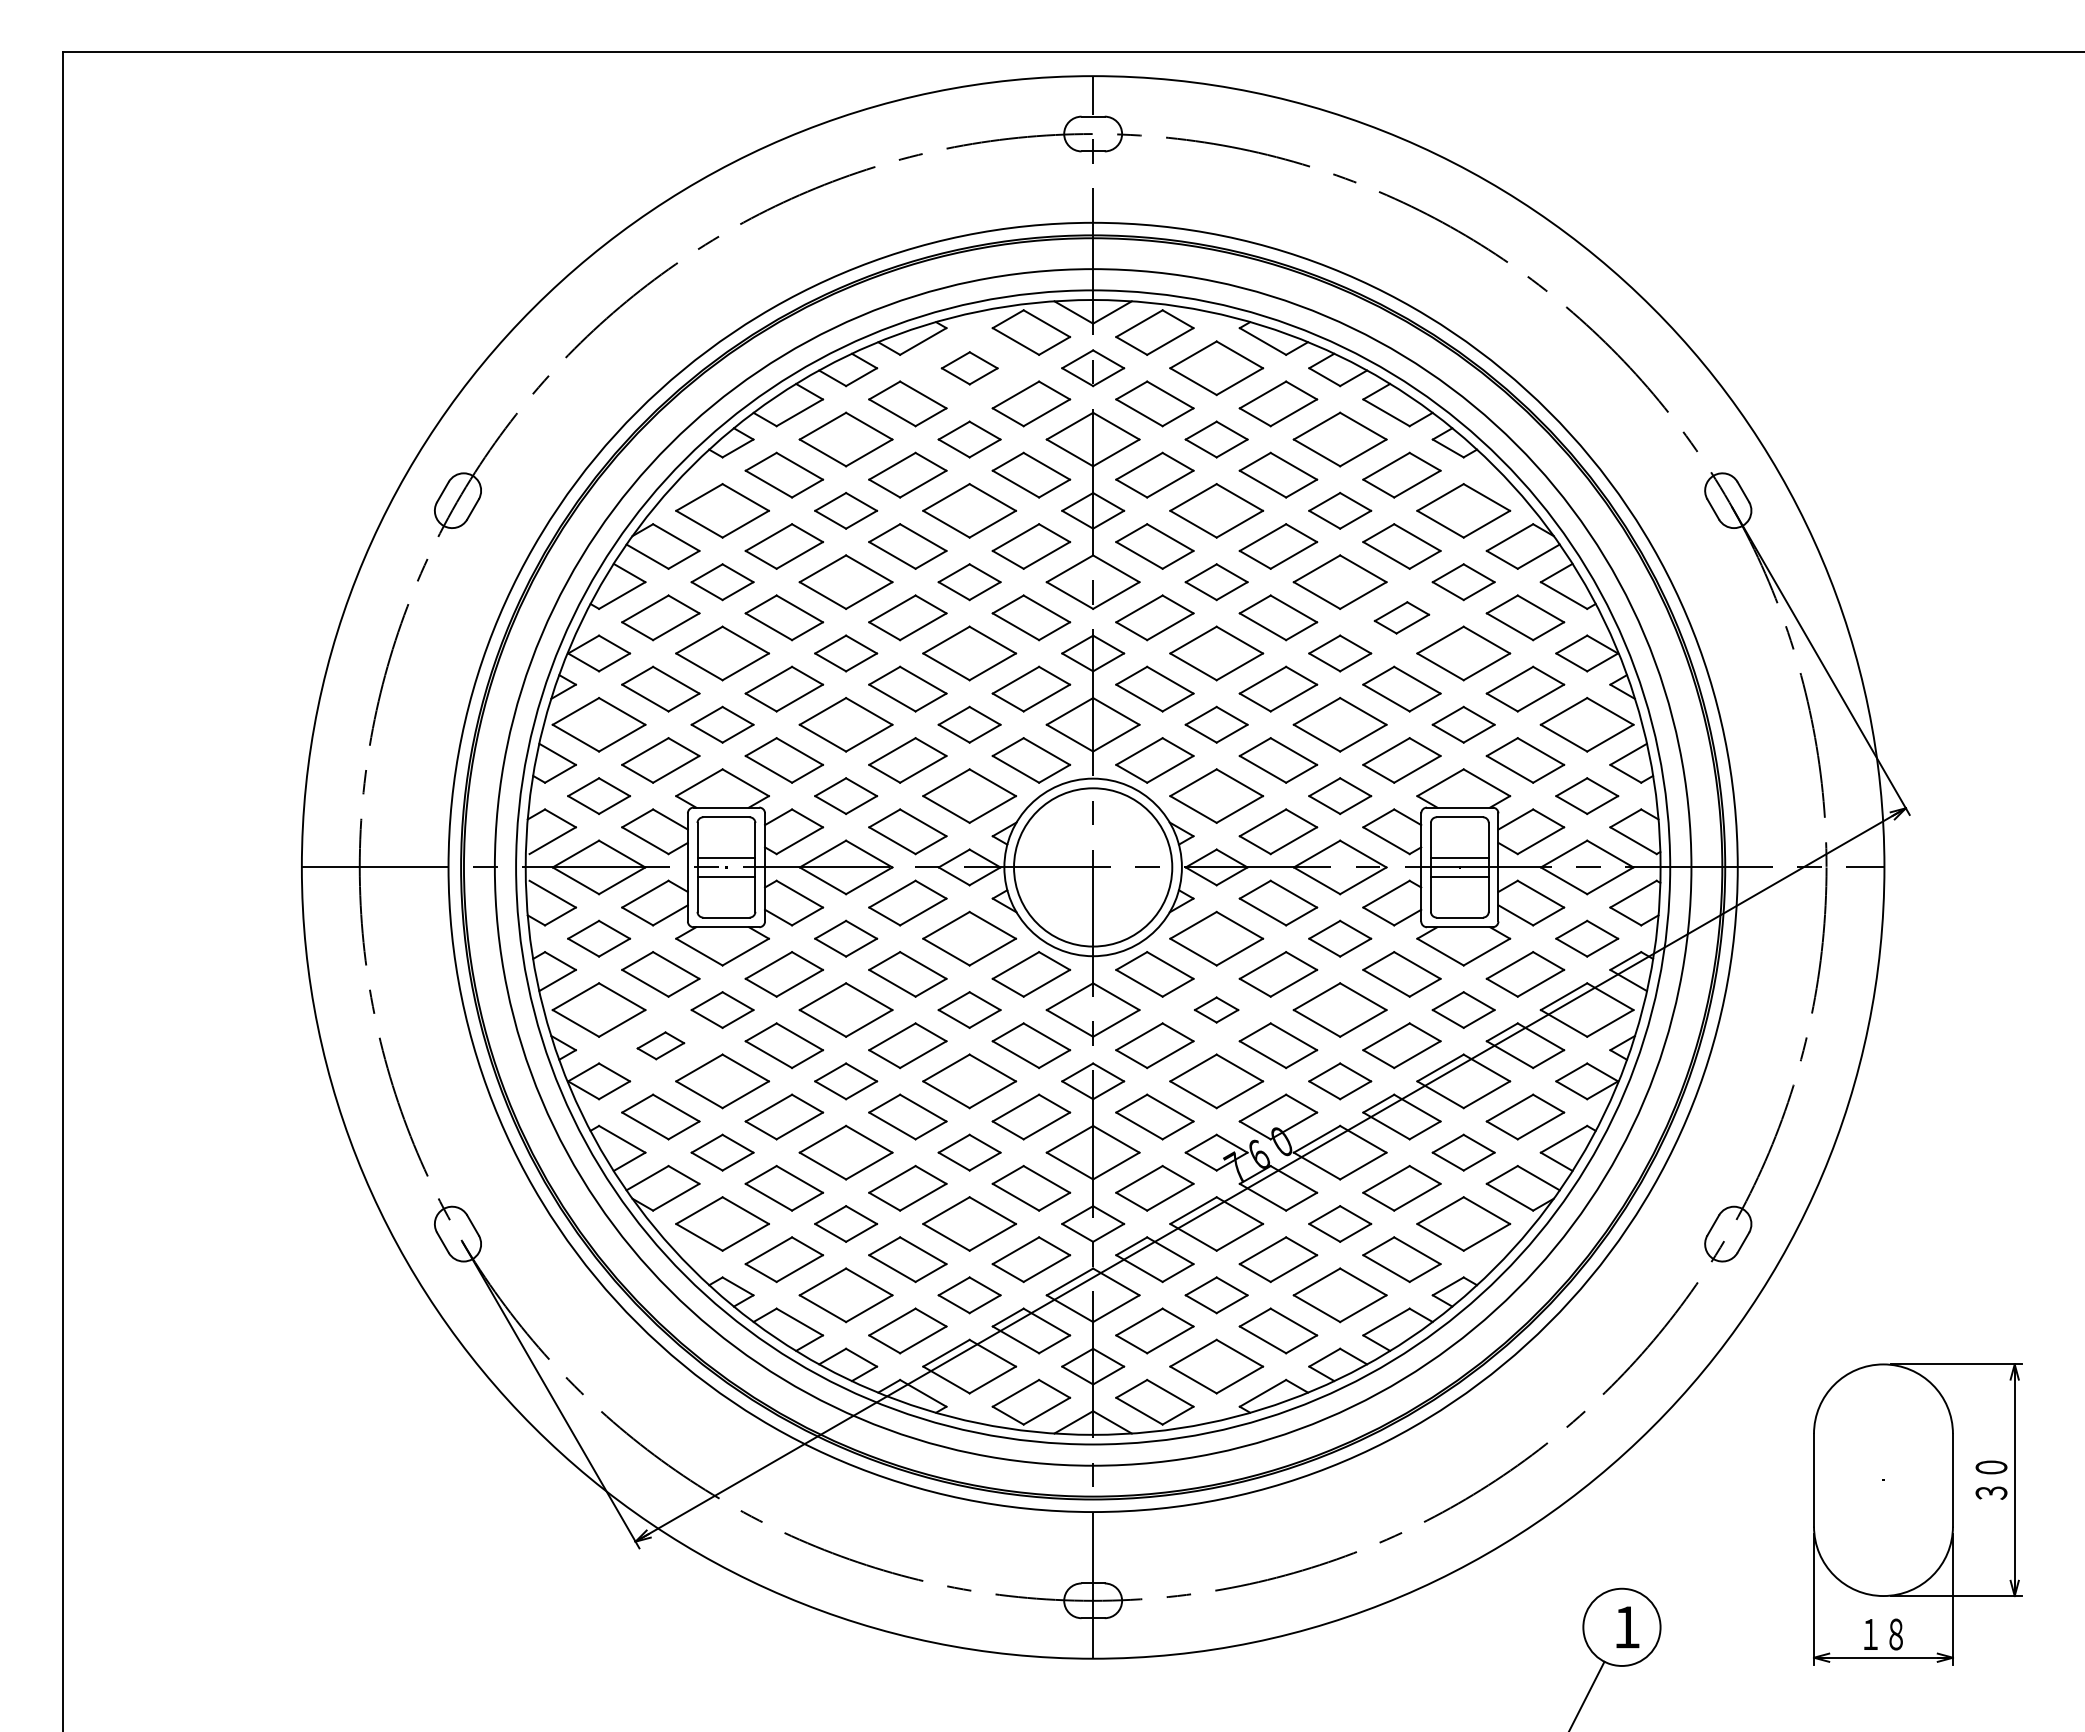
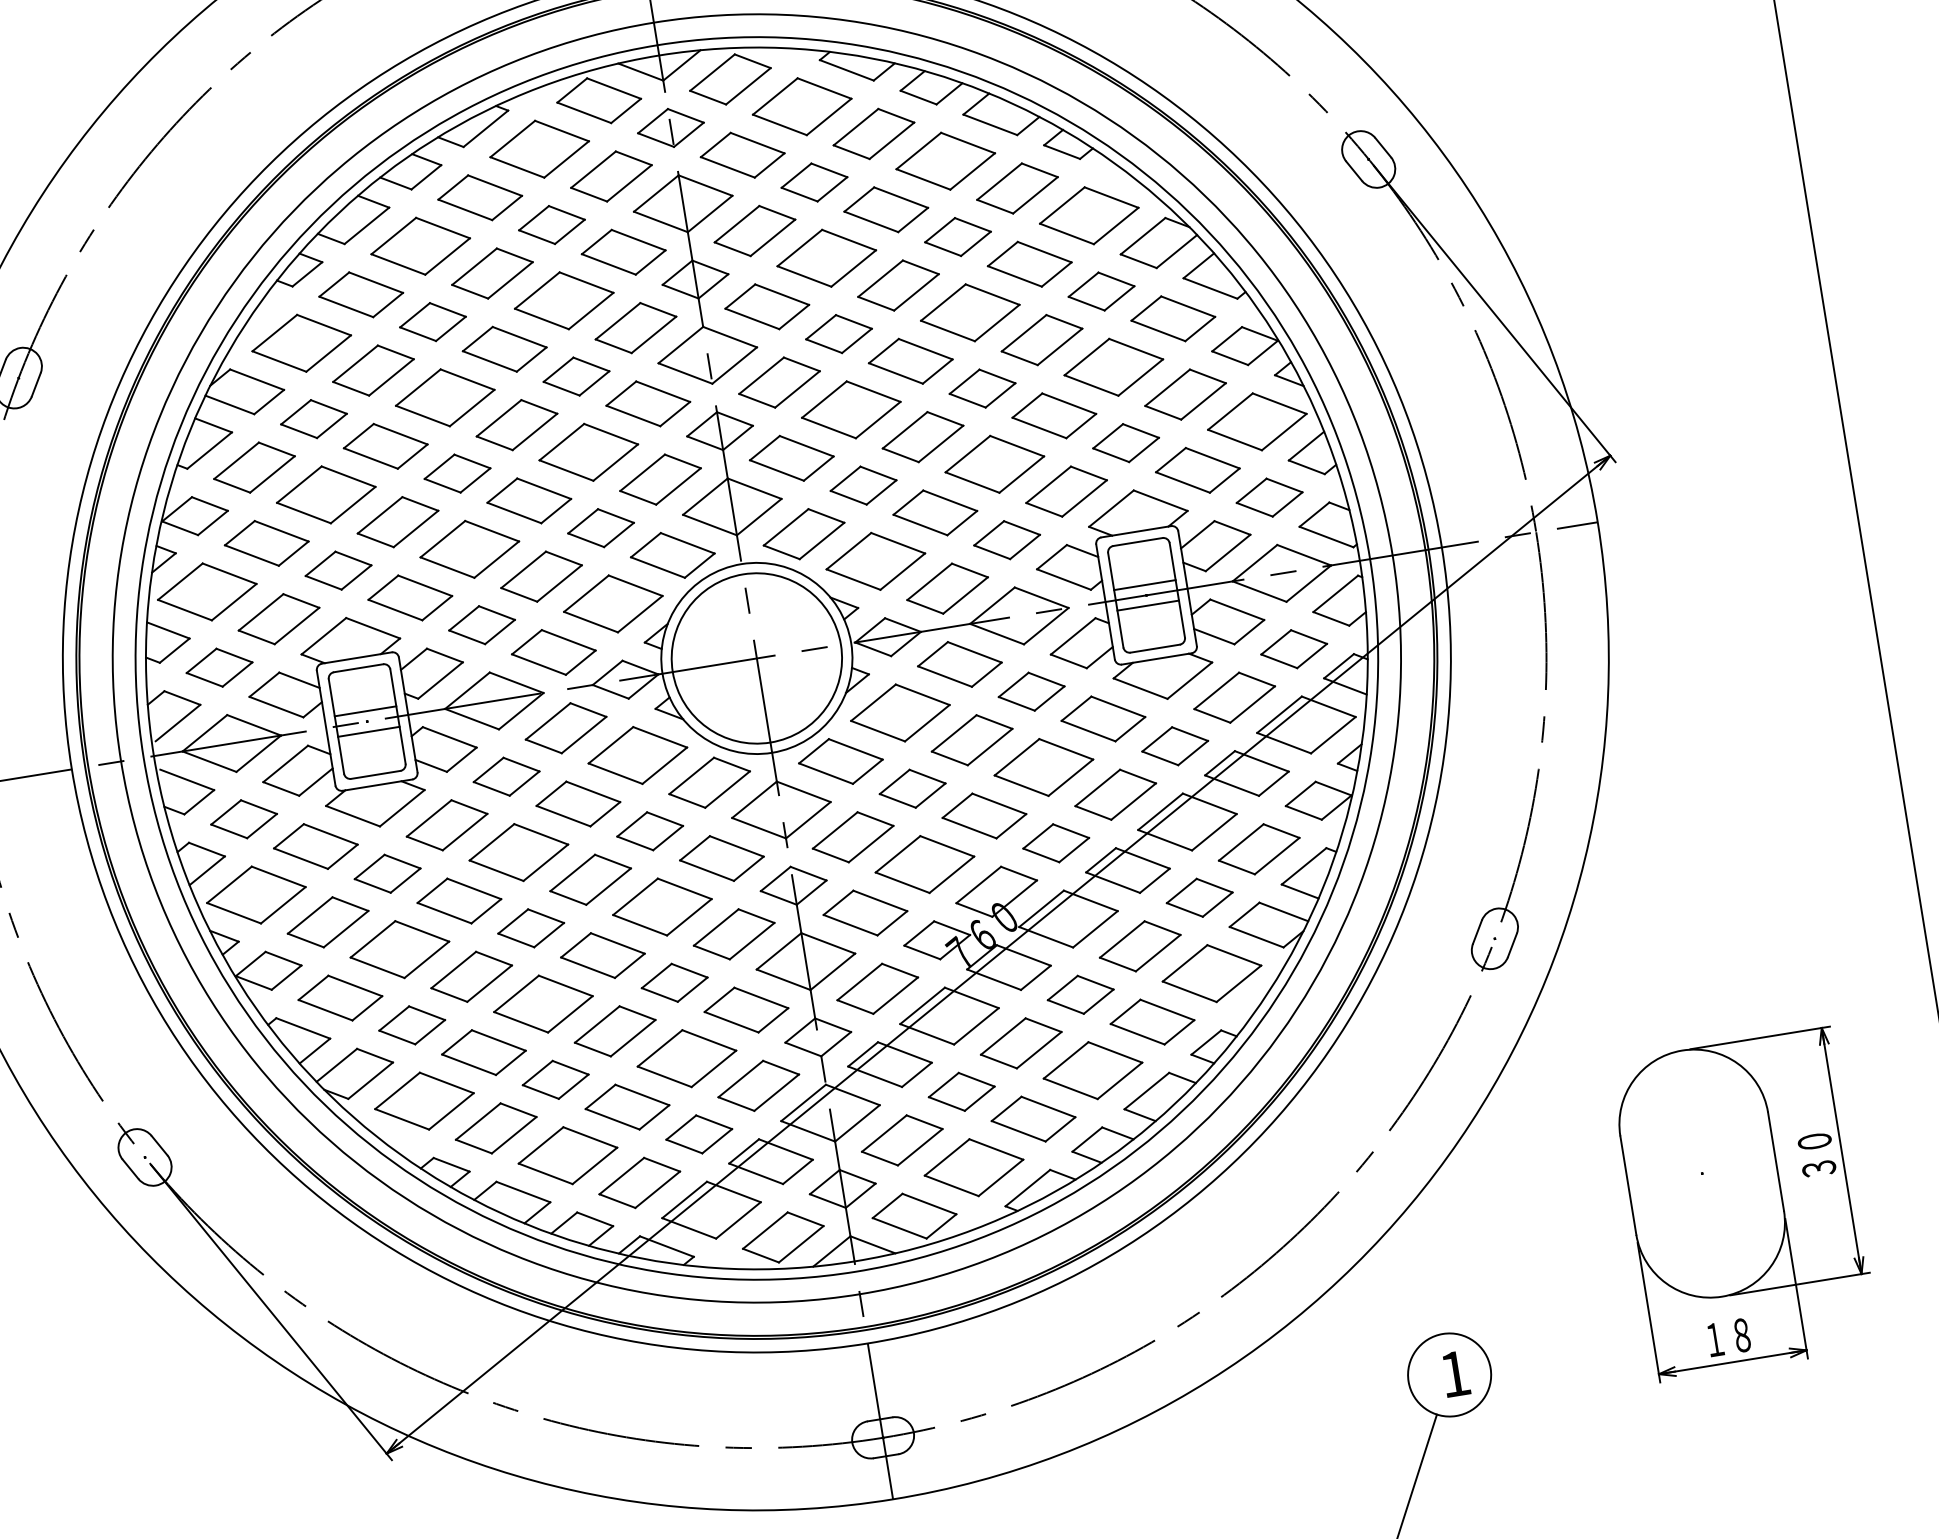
part: (969, 368) -> (539, 149), size x1.67
part: (1401, 617) -> (1041, 339), size x1.43
part: (1216, 1009) -> (912, 788), size x1.43
part: (660, 1045) -> (327, 922), size x1.67

